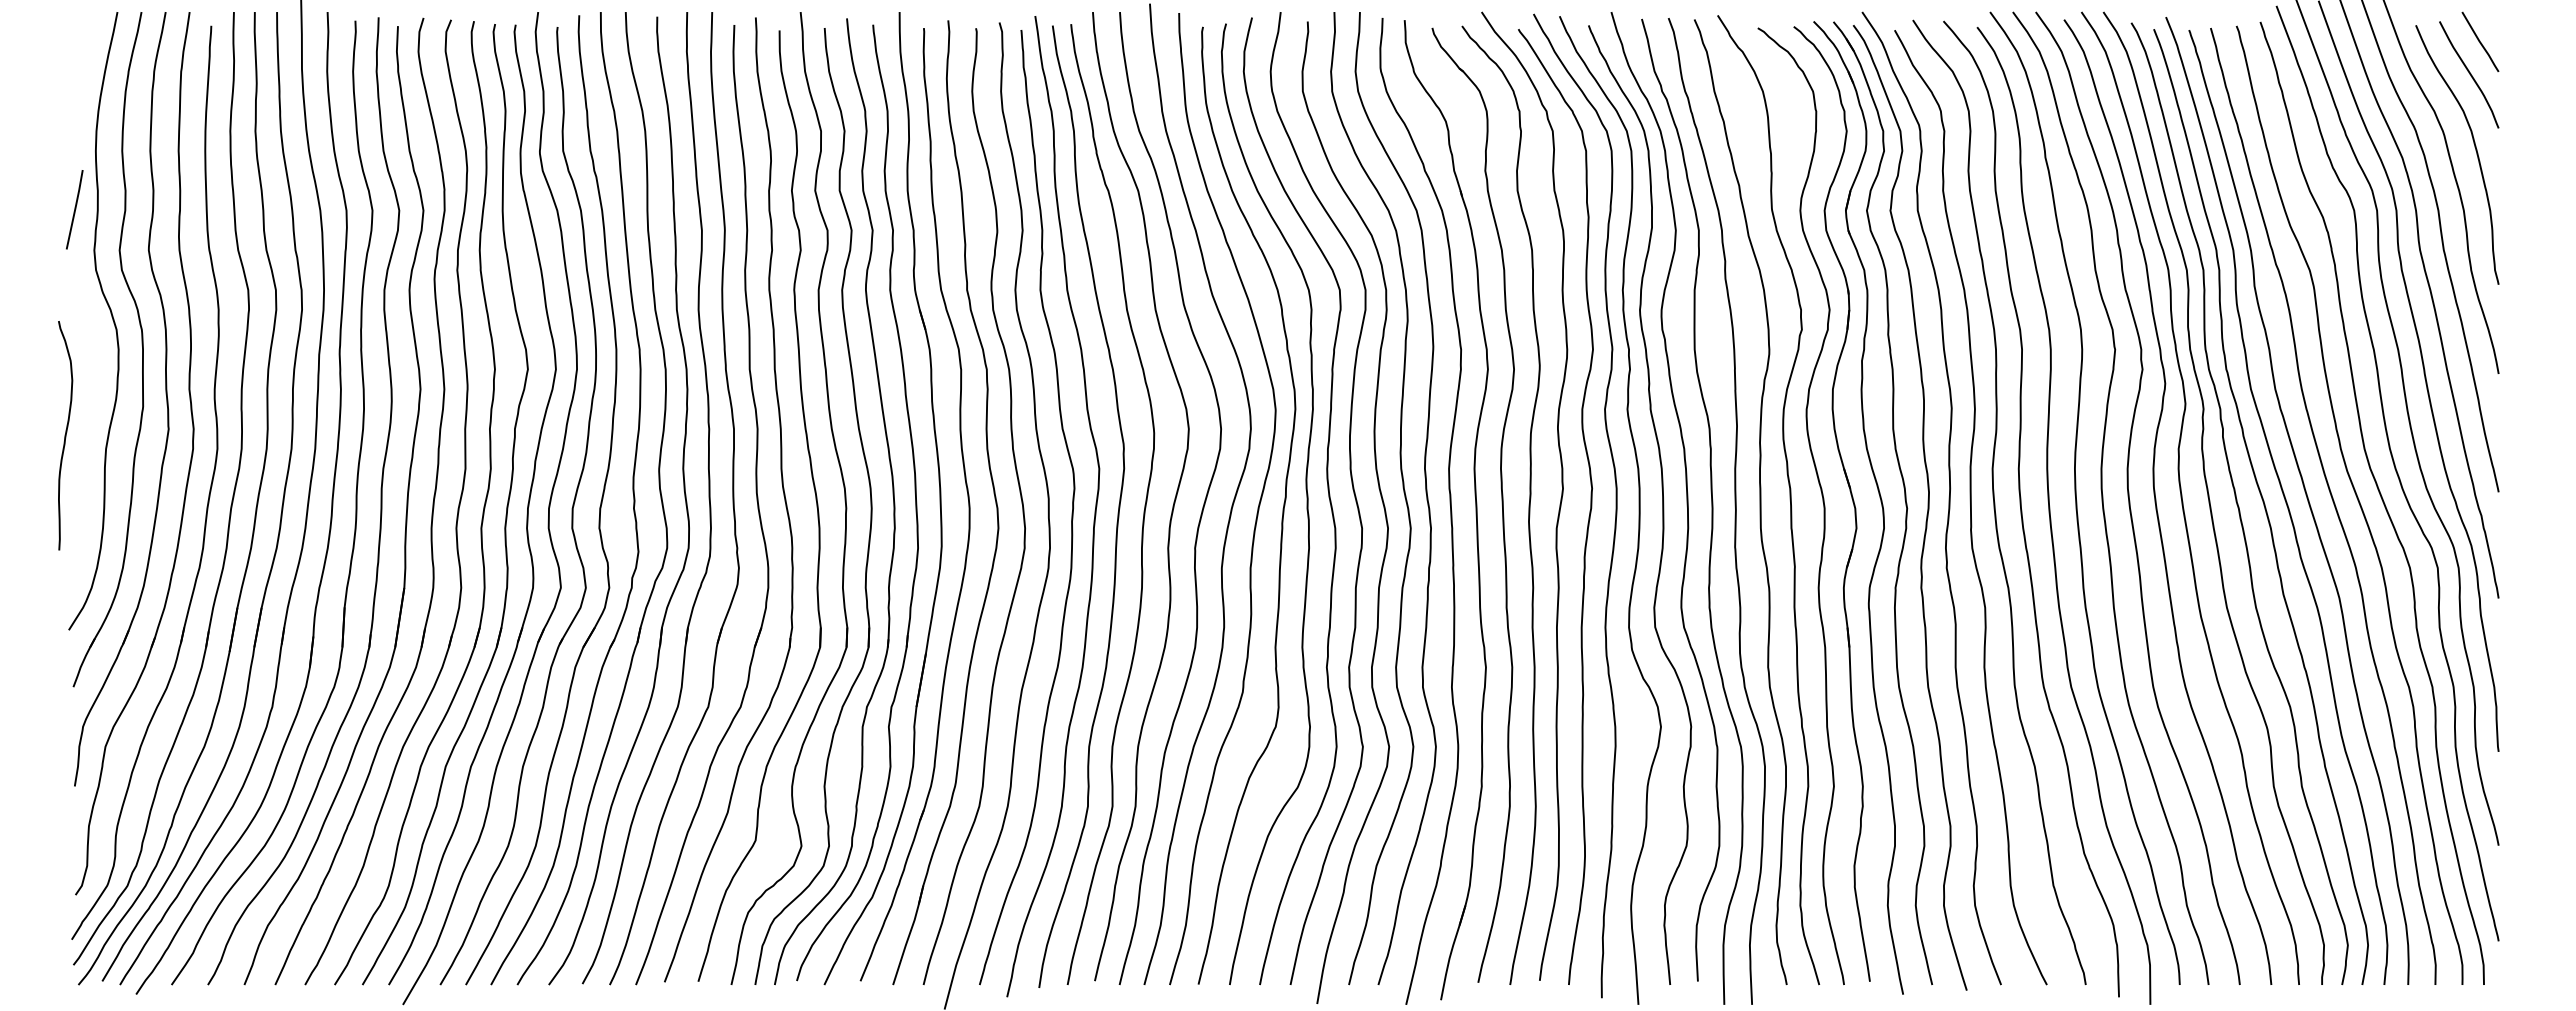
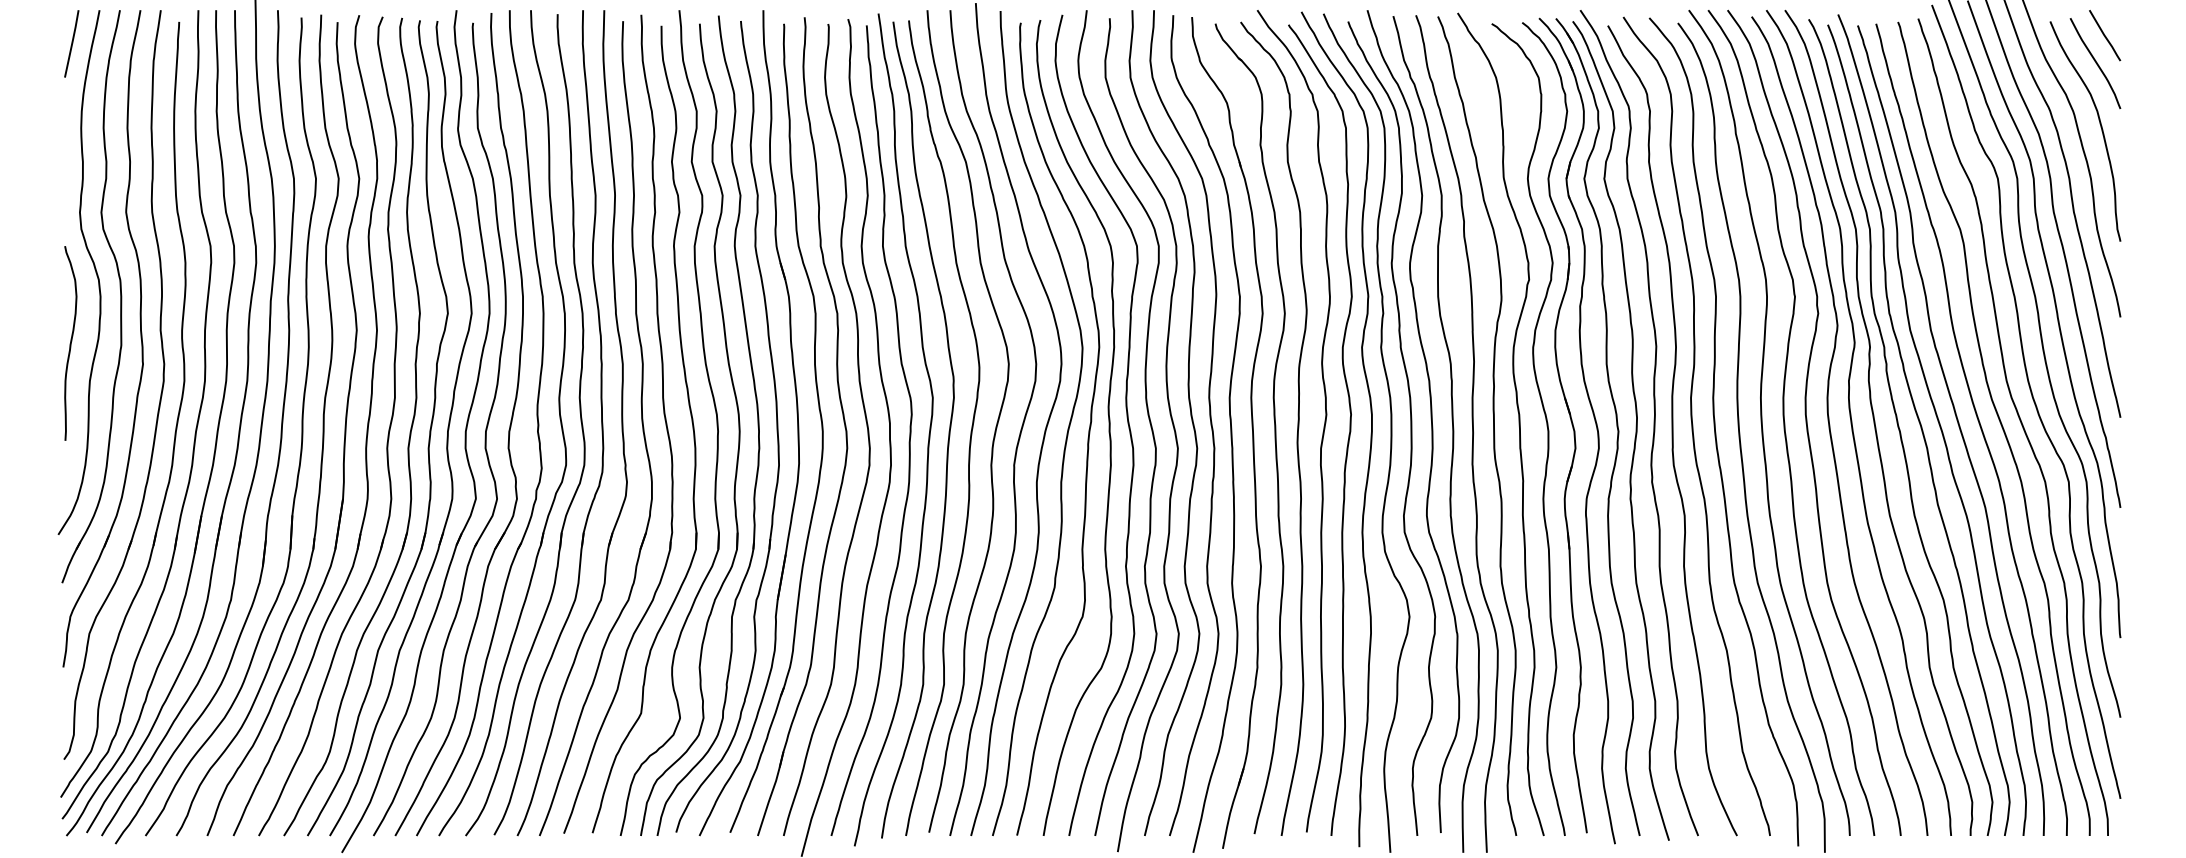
line: (74, 209) -> (71, 43), moved
curve: (65, 435) -> (70, 343), moved

